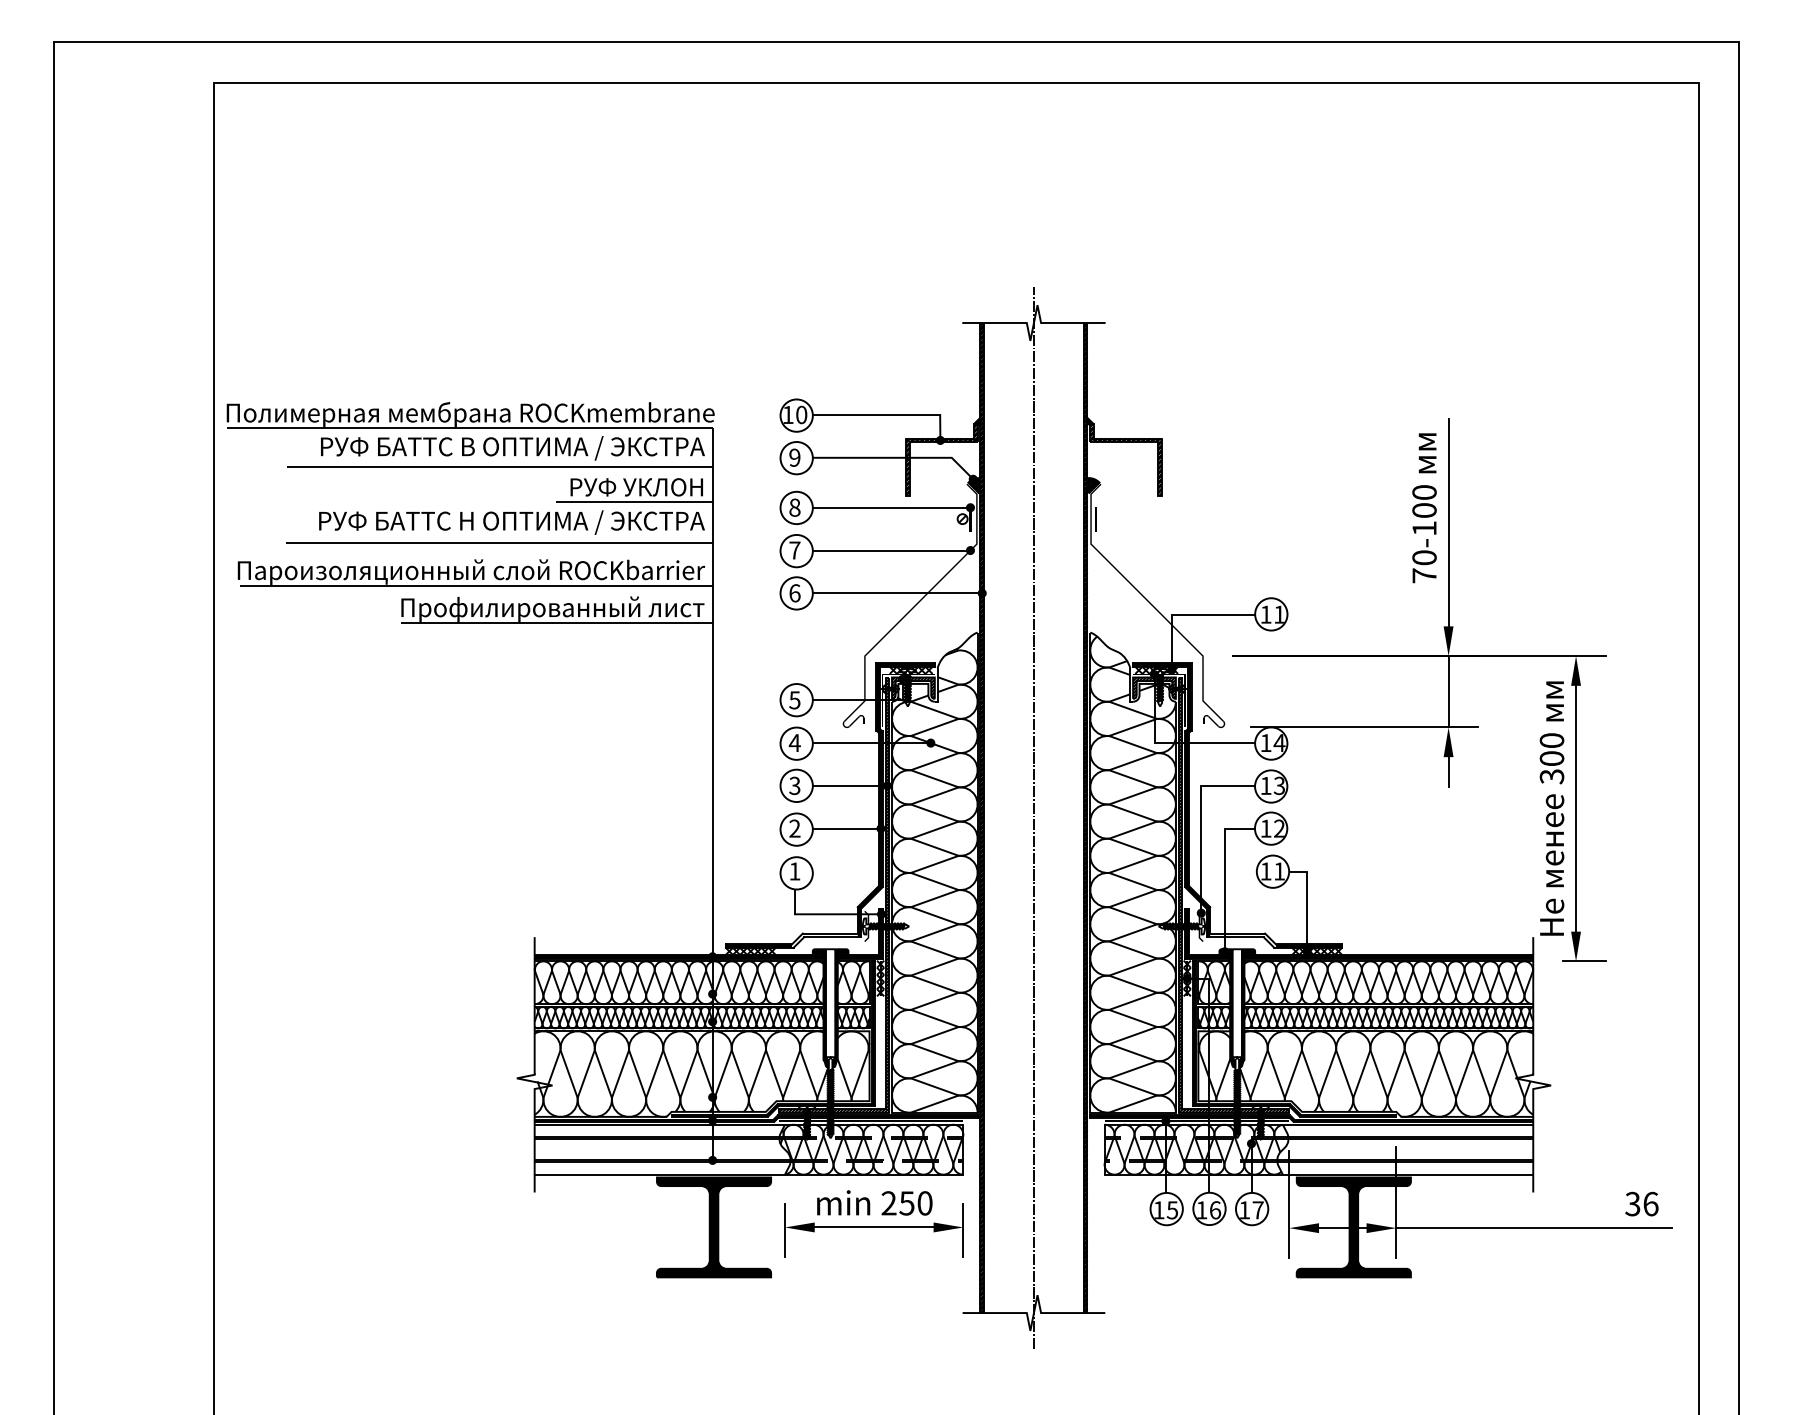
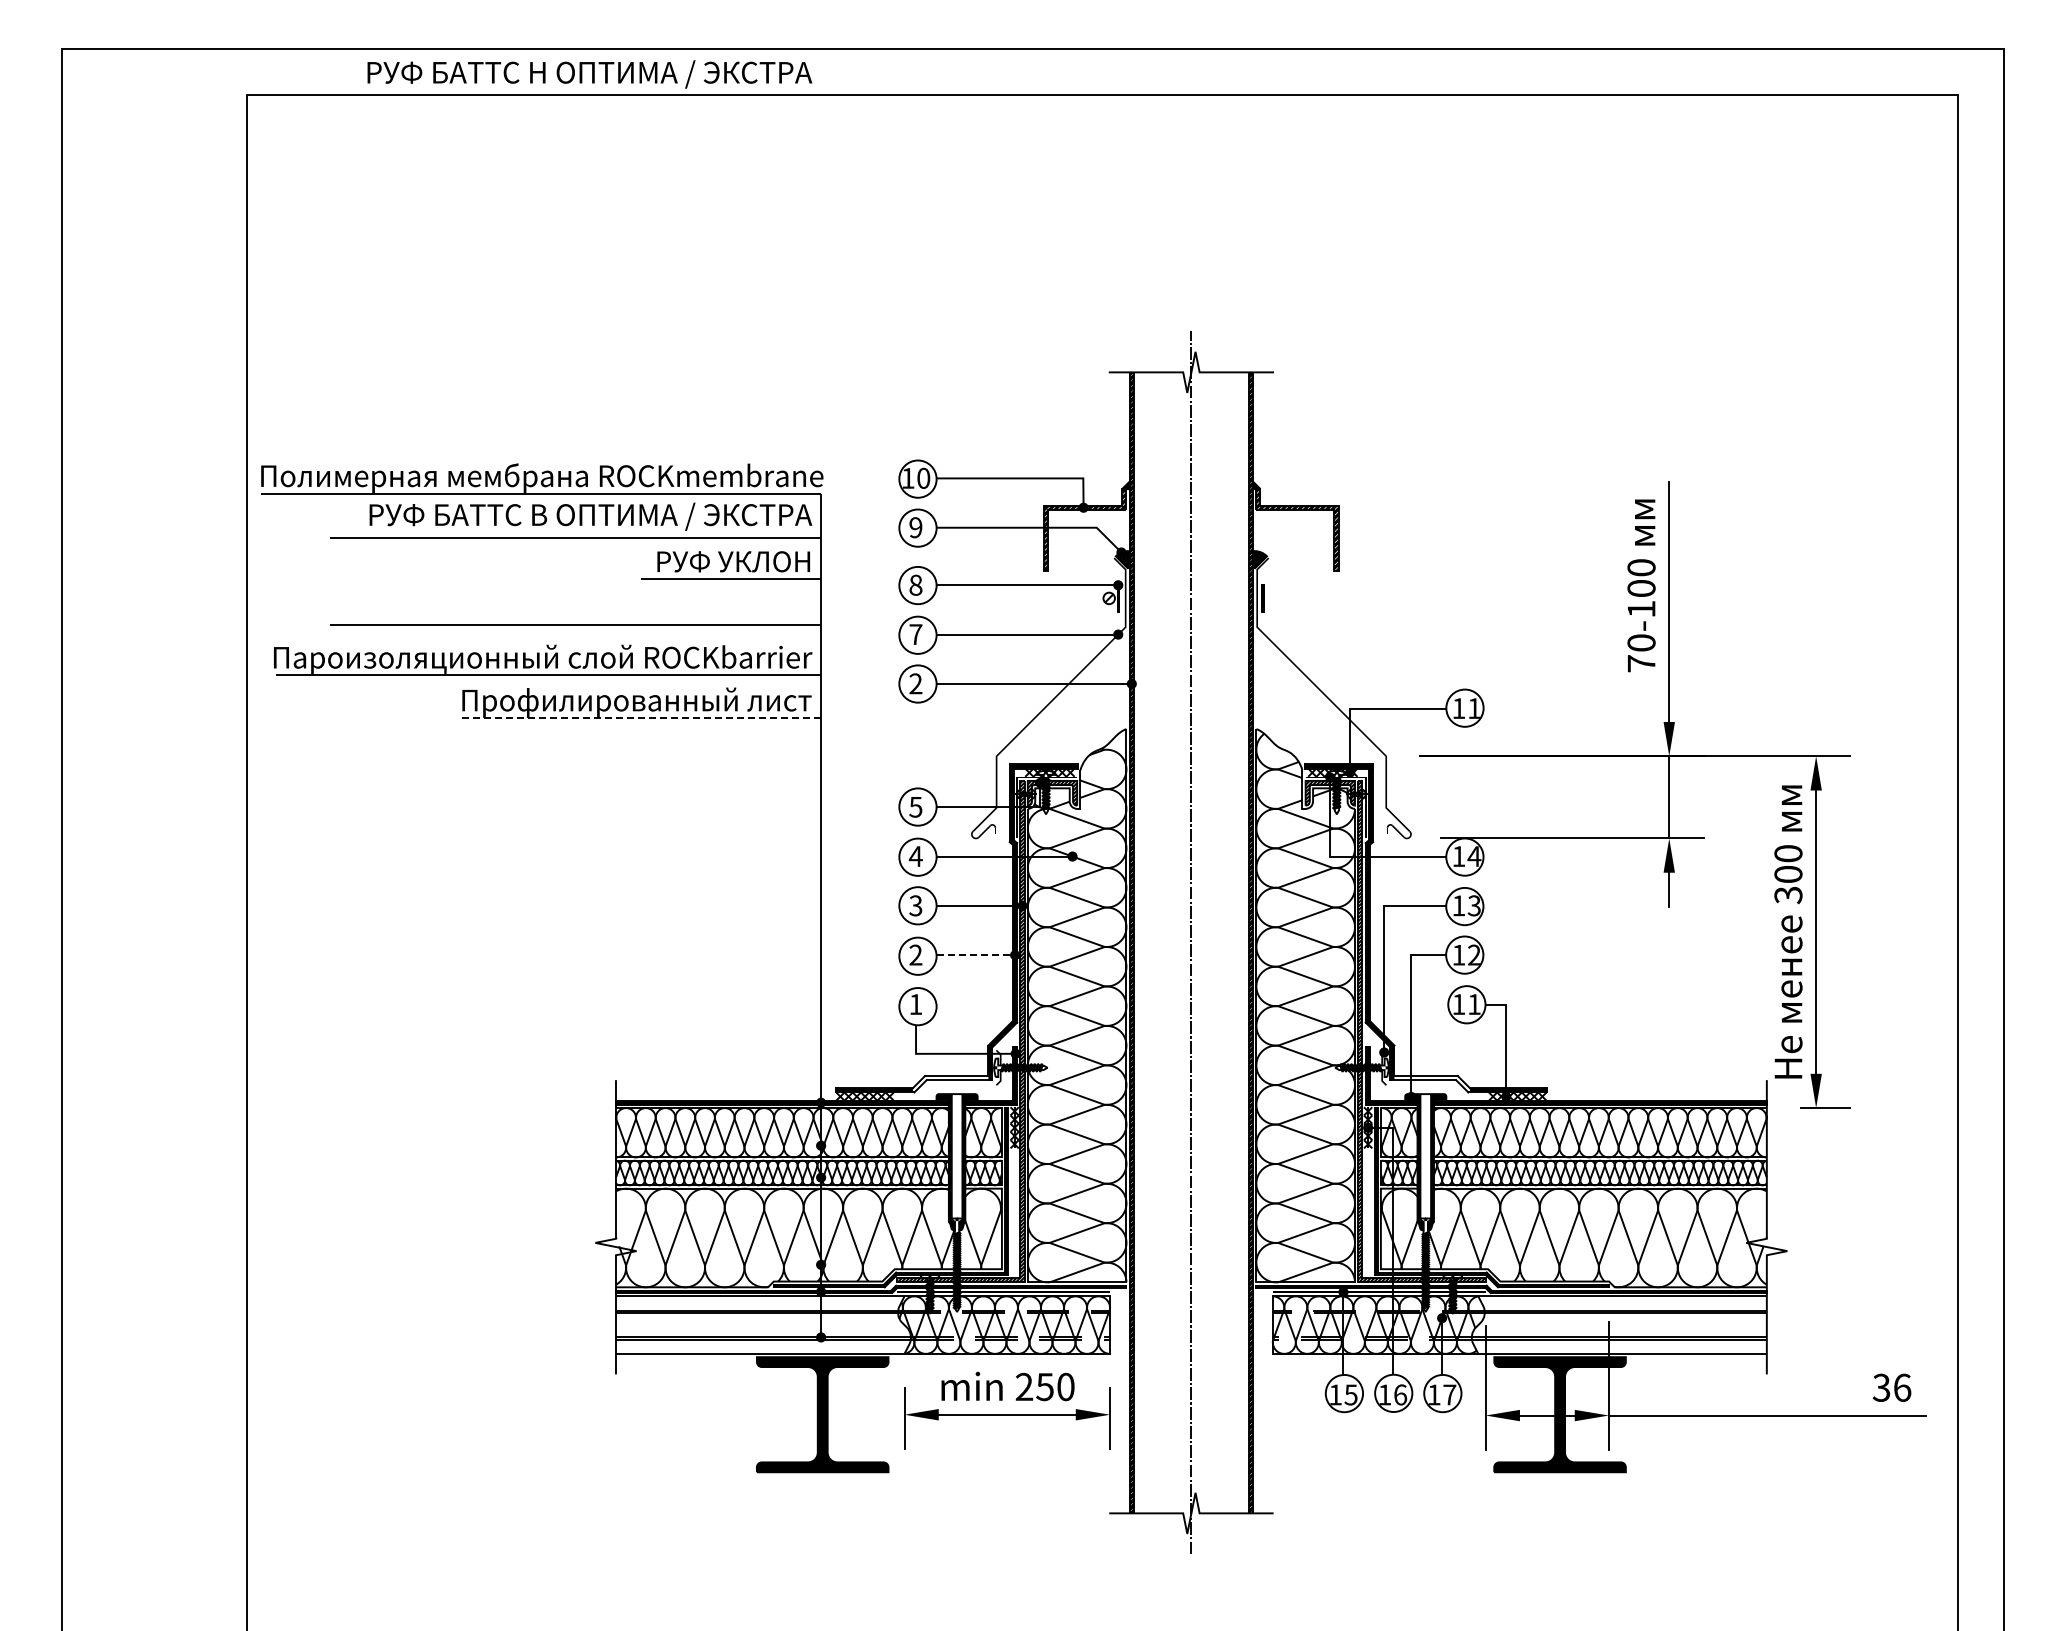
text: (511, 522) -> (589, 74), moved
text: (794, 592) -> (915, 683), 6 -> 2
line: (556, 622) -> (641, 717), solid -> dashed
line: (847, 828) -> (976, 955), solid -> dashed

